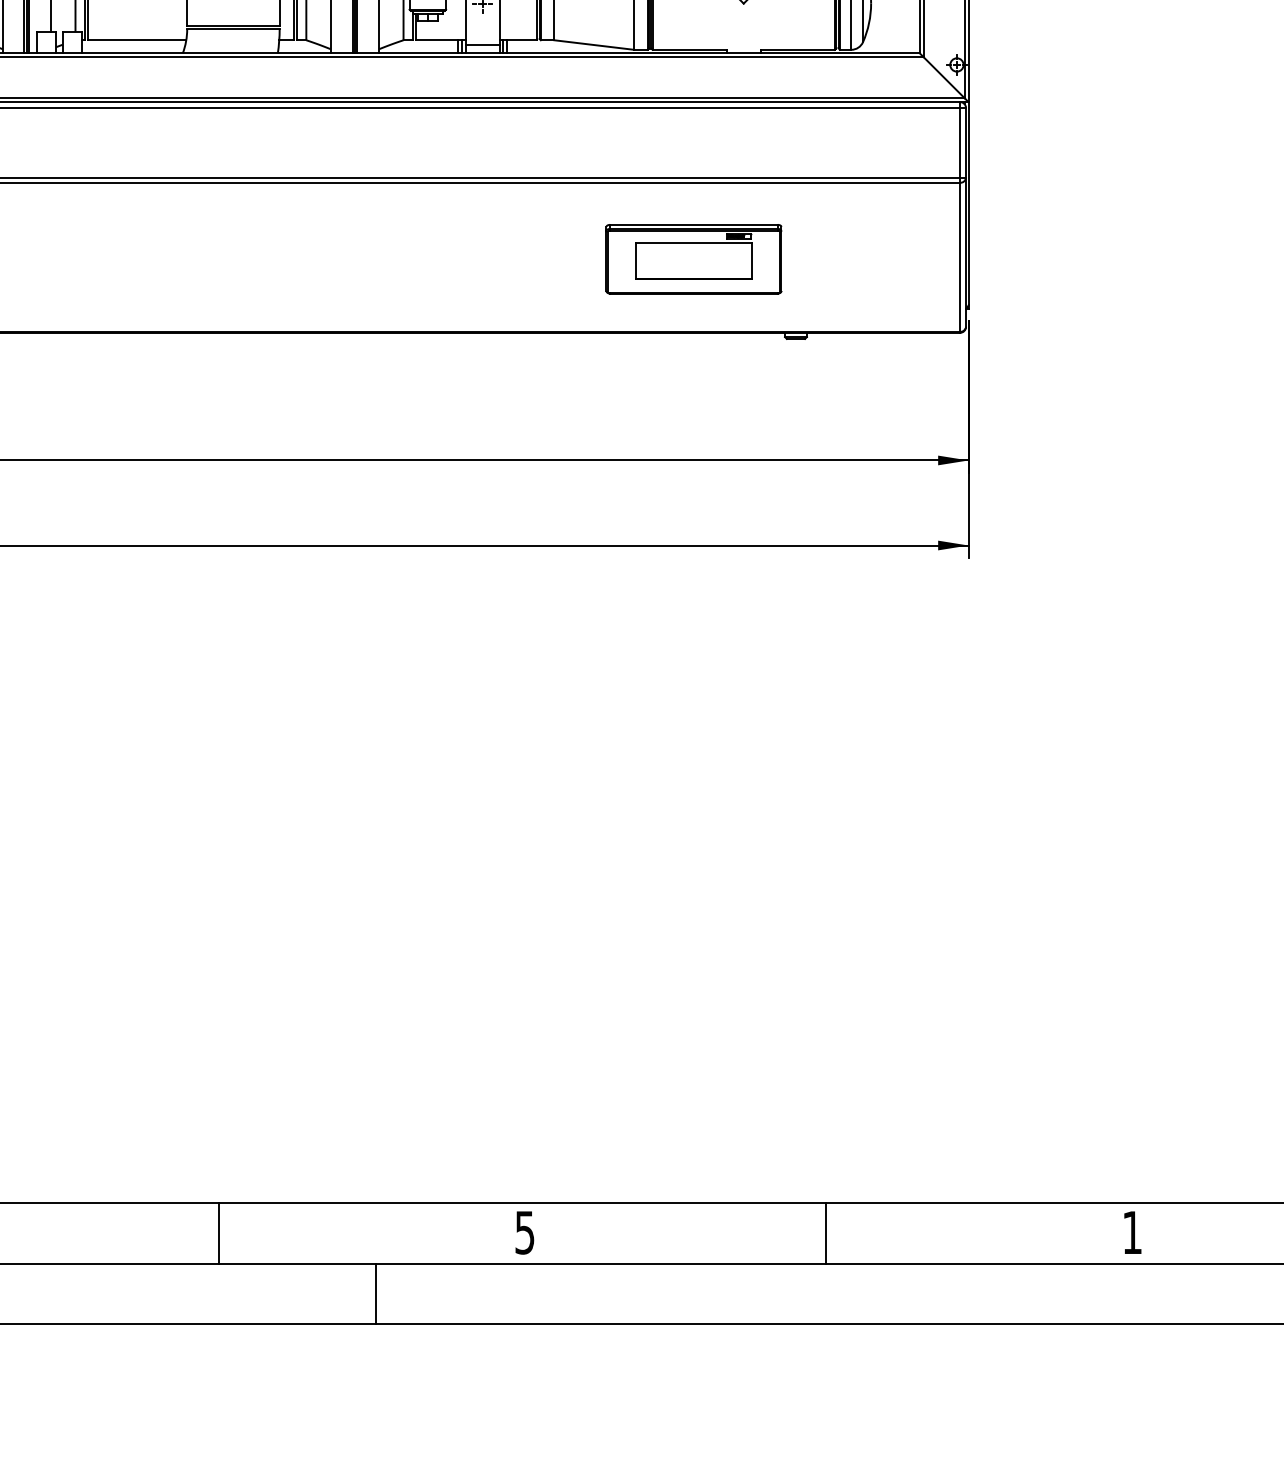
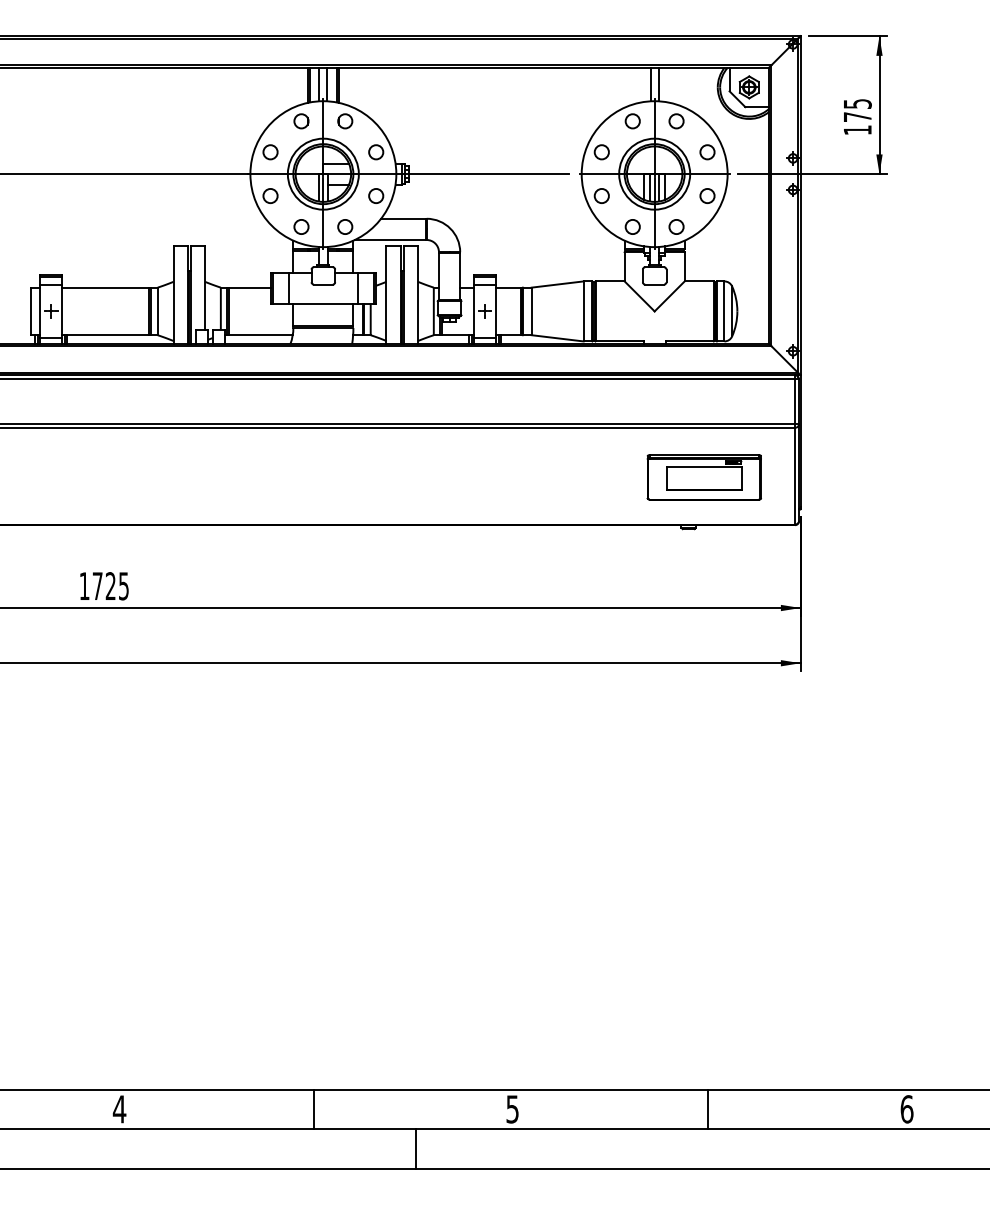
part: (692, 259) -> (703, 477), moved
text: (1131, 1232) -> (906, 1109), 1 -> 6

